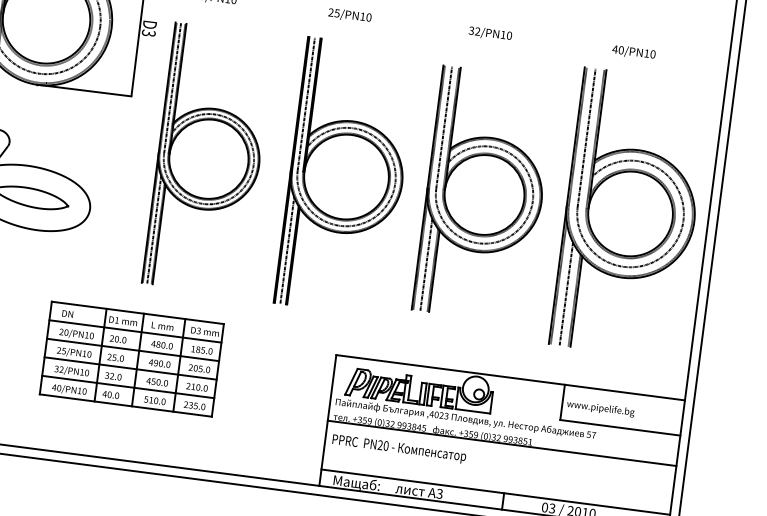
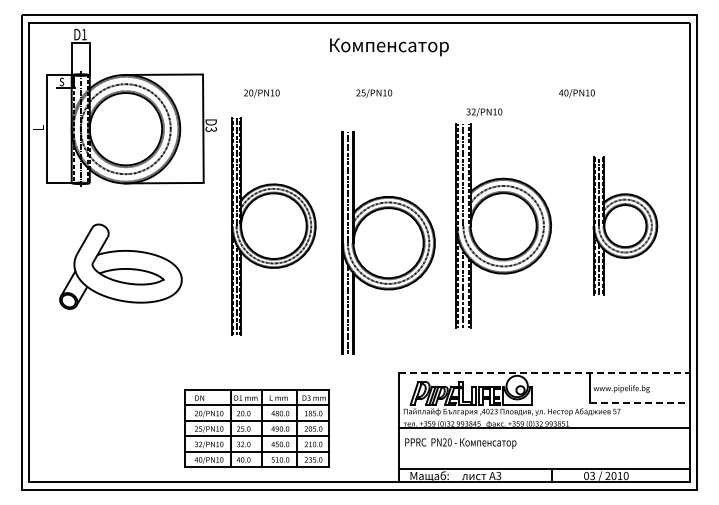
text: (490, 33) -> (484, 112), moved
text: (633, 52) -> (576, 93), moved
part: (346, 176) -> (388, 242), moved
part: (630, 213) -> (625, 225), size x0.6
part: (131, 359) -> (256, 428), moved
line: (511, 378) -> (545, 373), solid -> dashed
line: (621, 427) -> (640, 402), solid -> dashed

